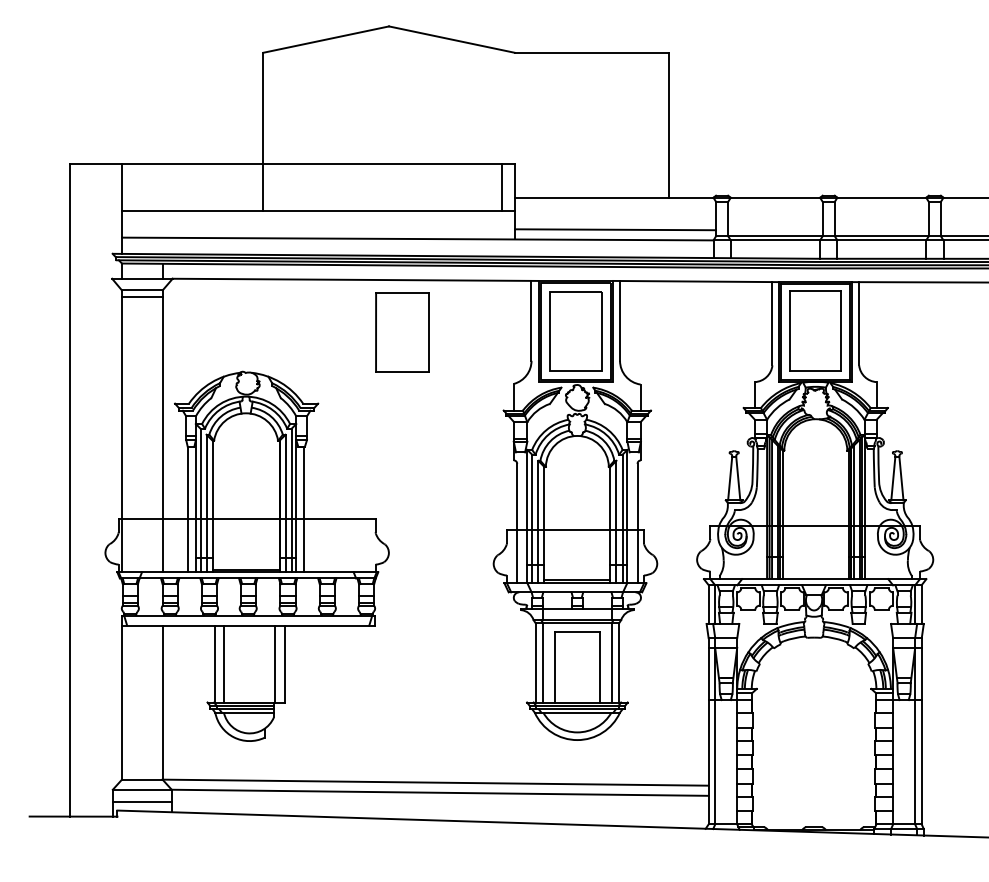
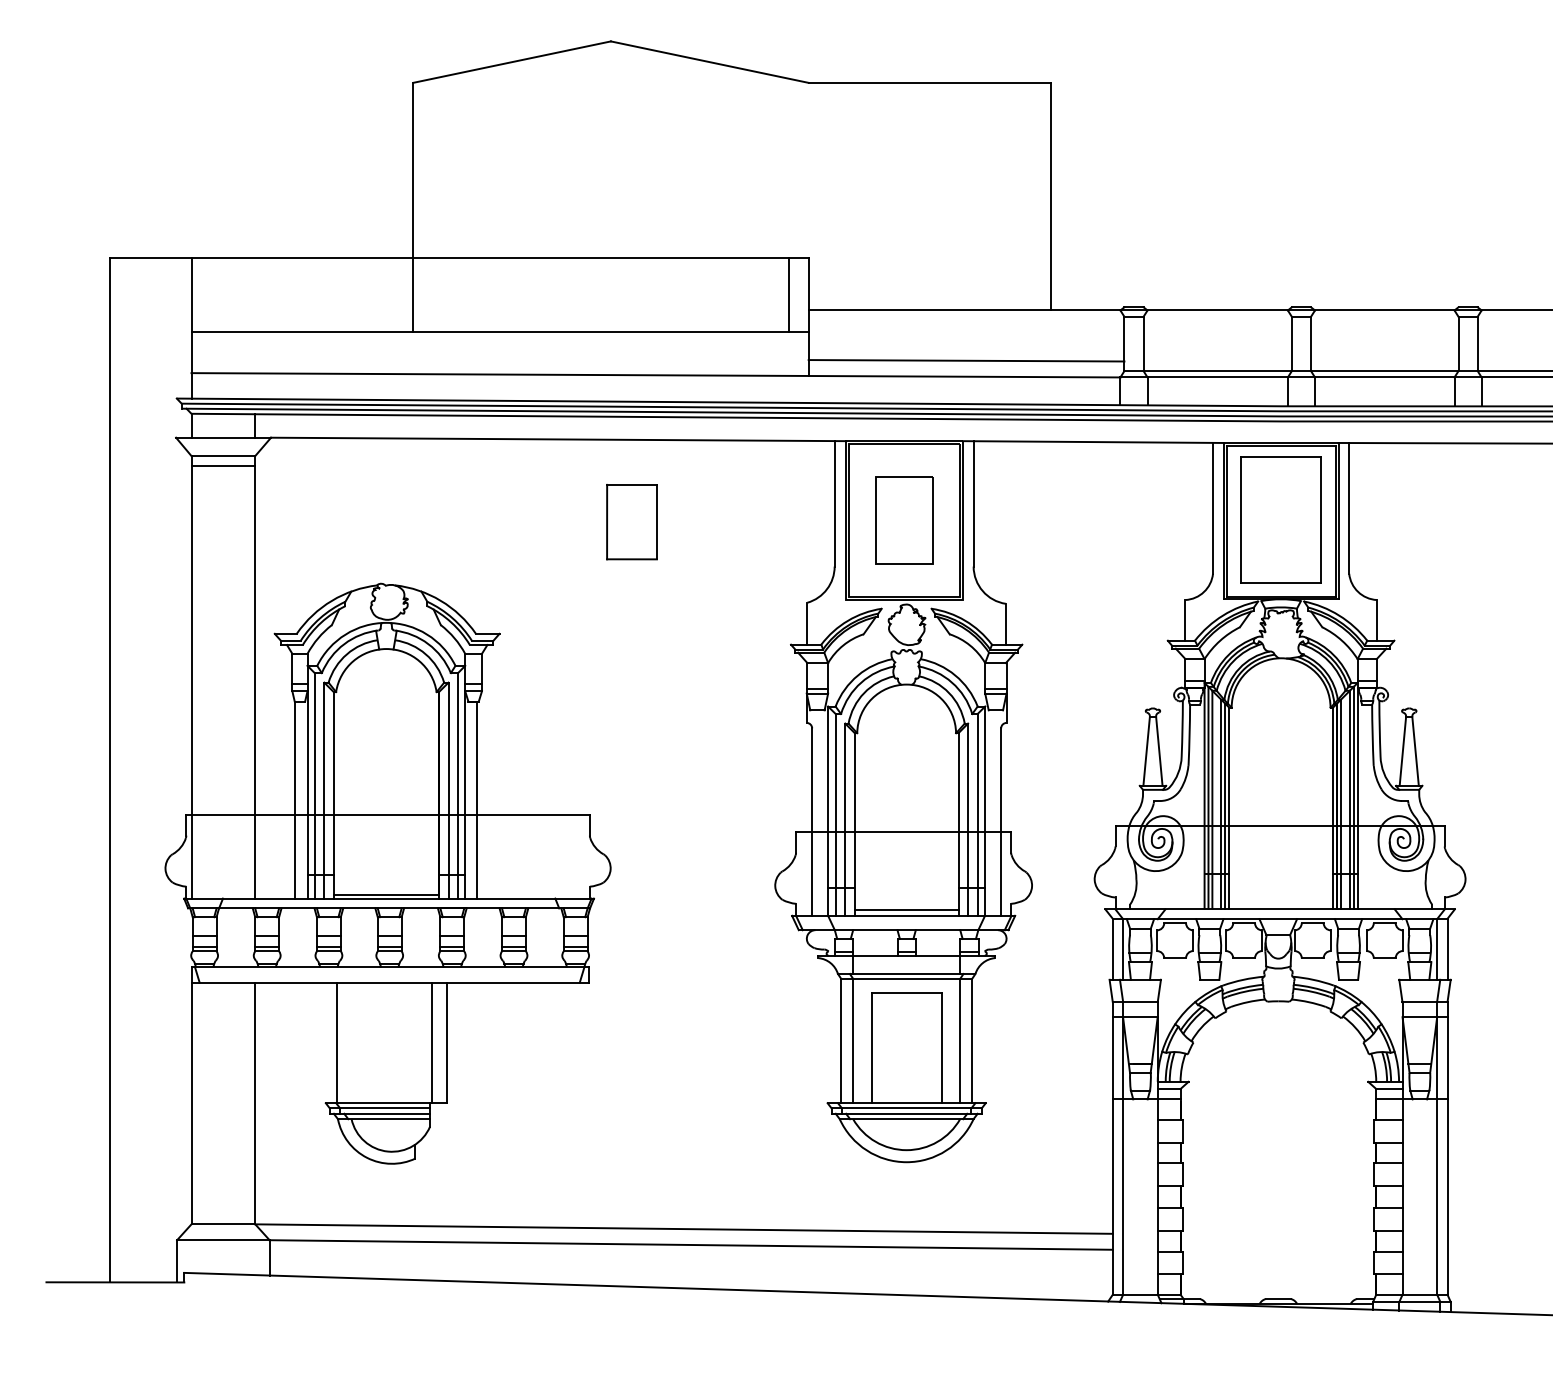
part: (575, 331) -> (903, 520), size x0.7
part: (402, 332) -> (632, 522), size x0.6
line: (223, 663) -> (350, 1041), removed
line: (141, 802) -> (222, 1260), removed

